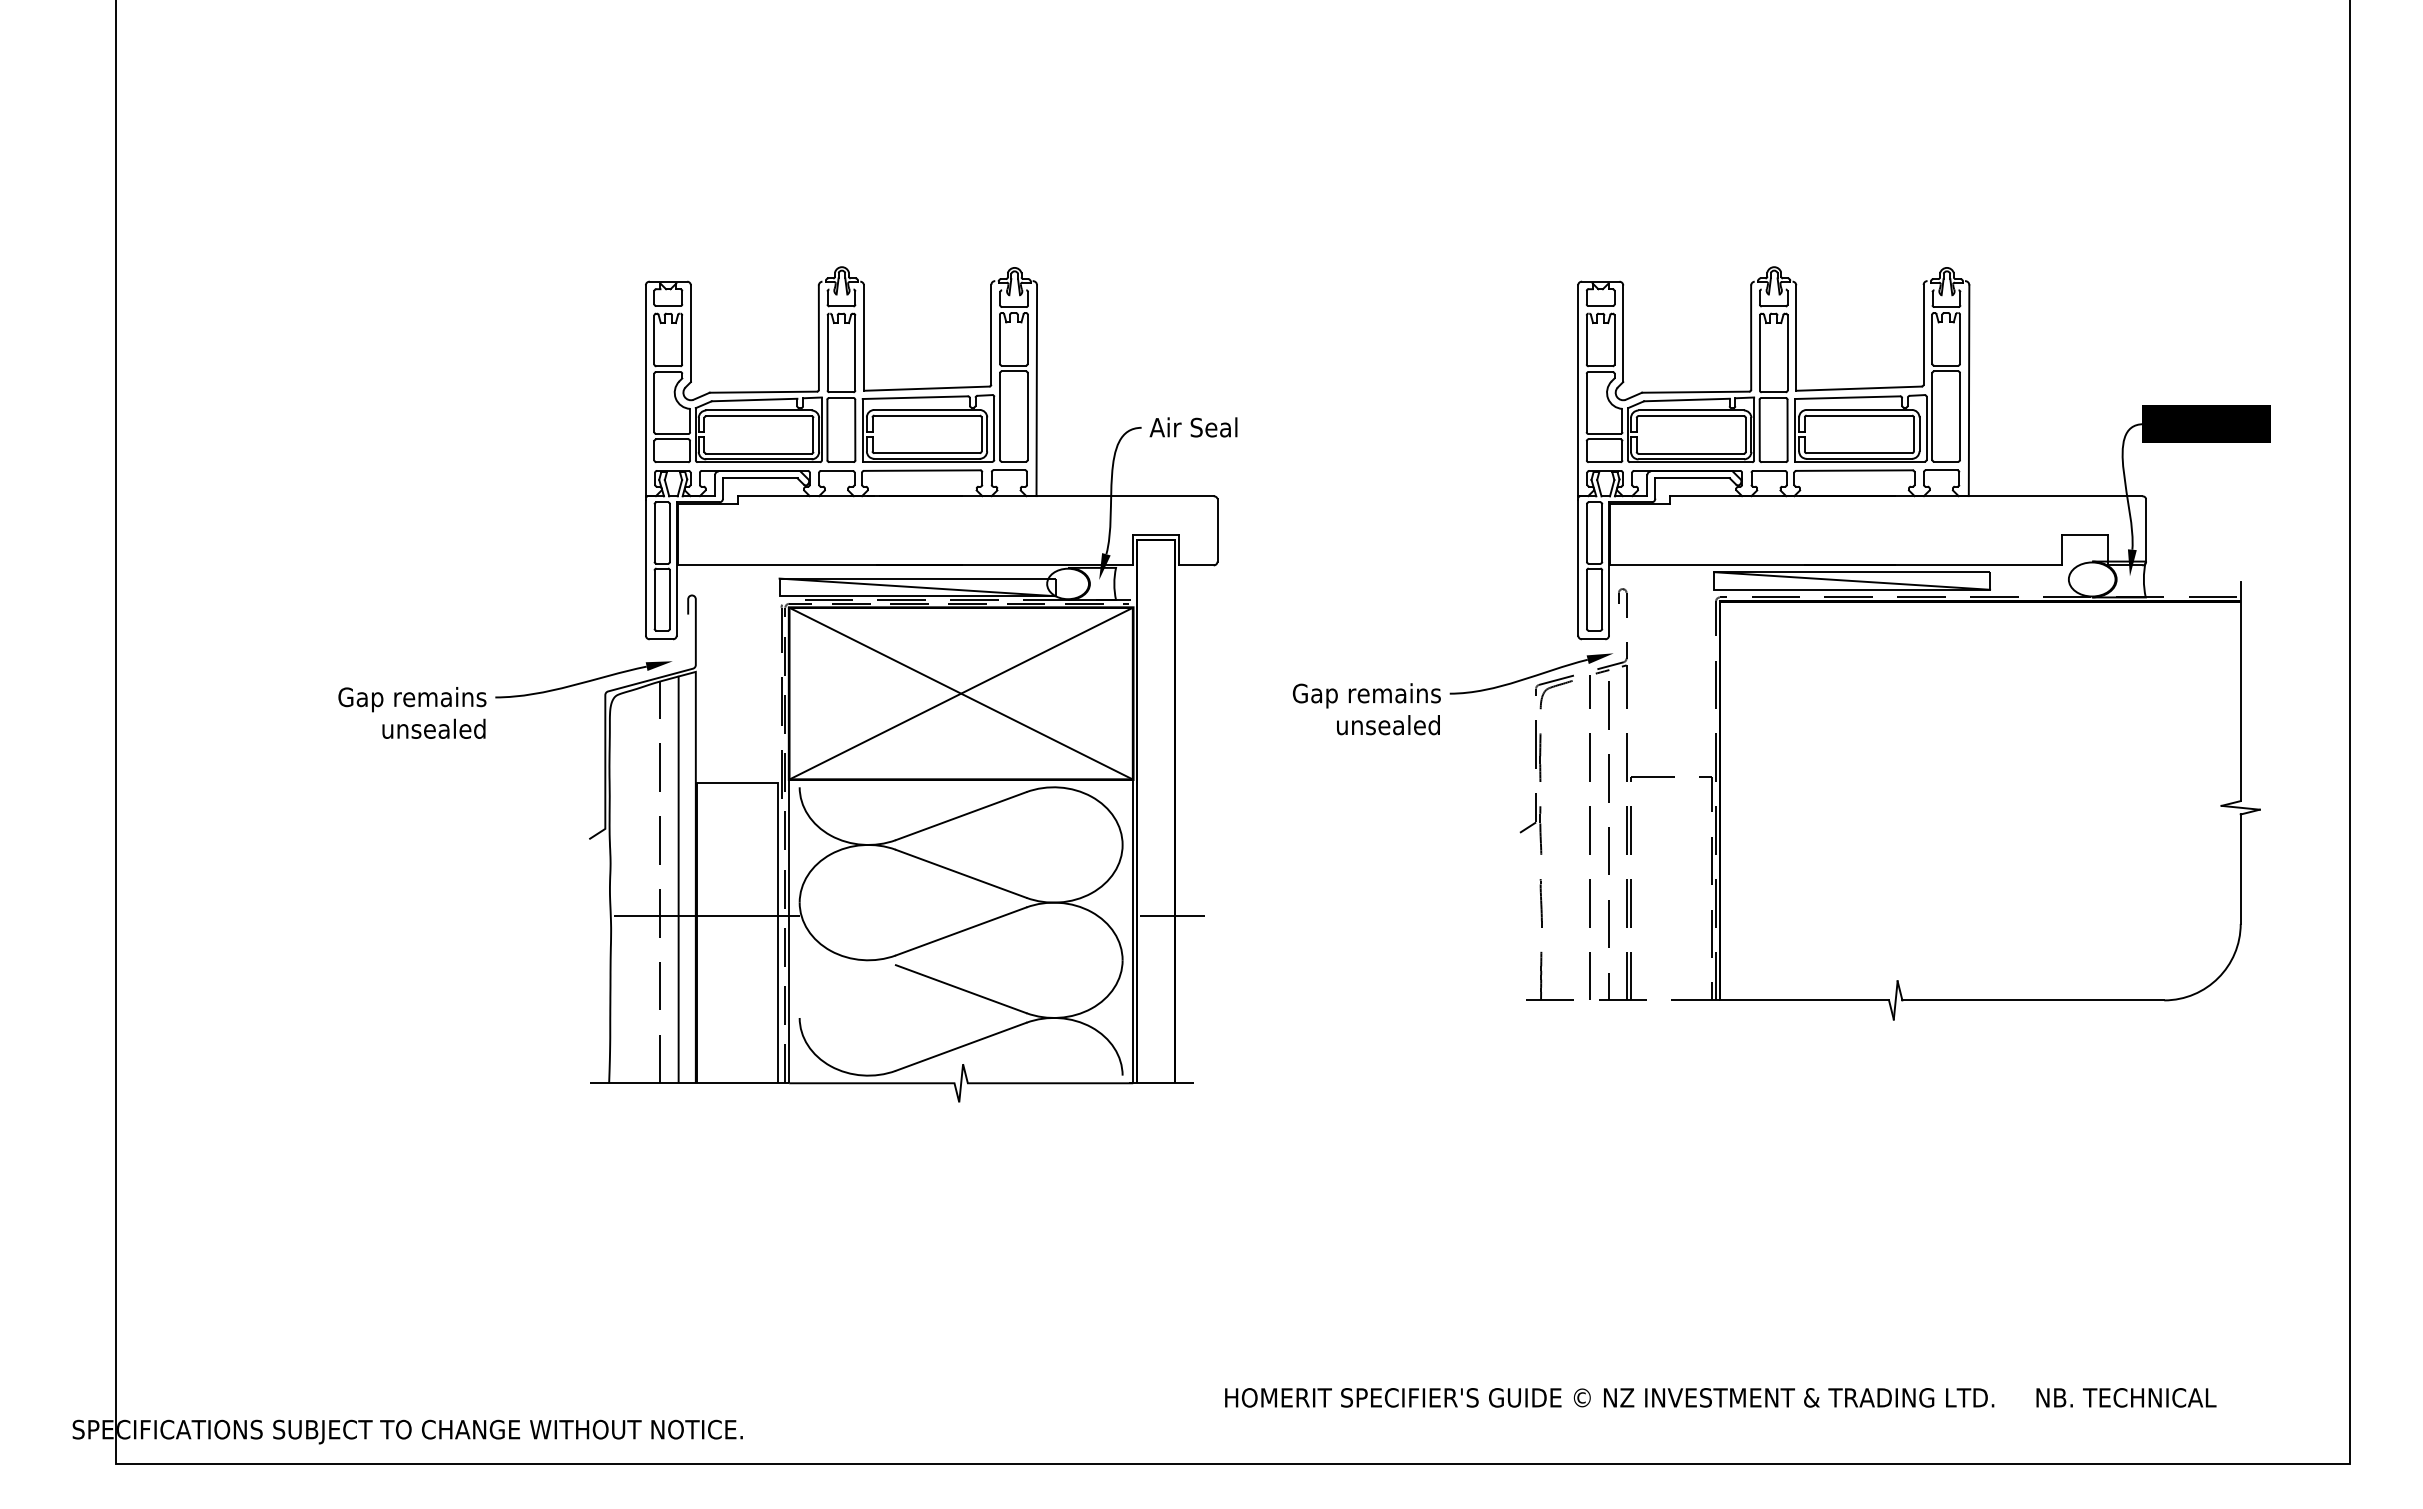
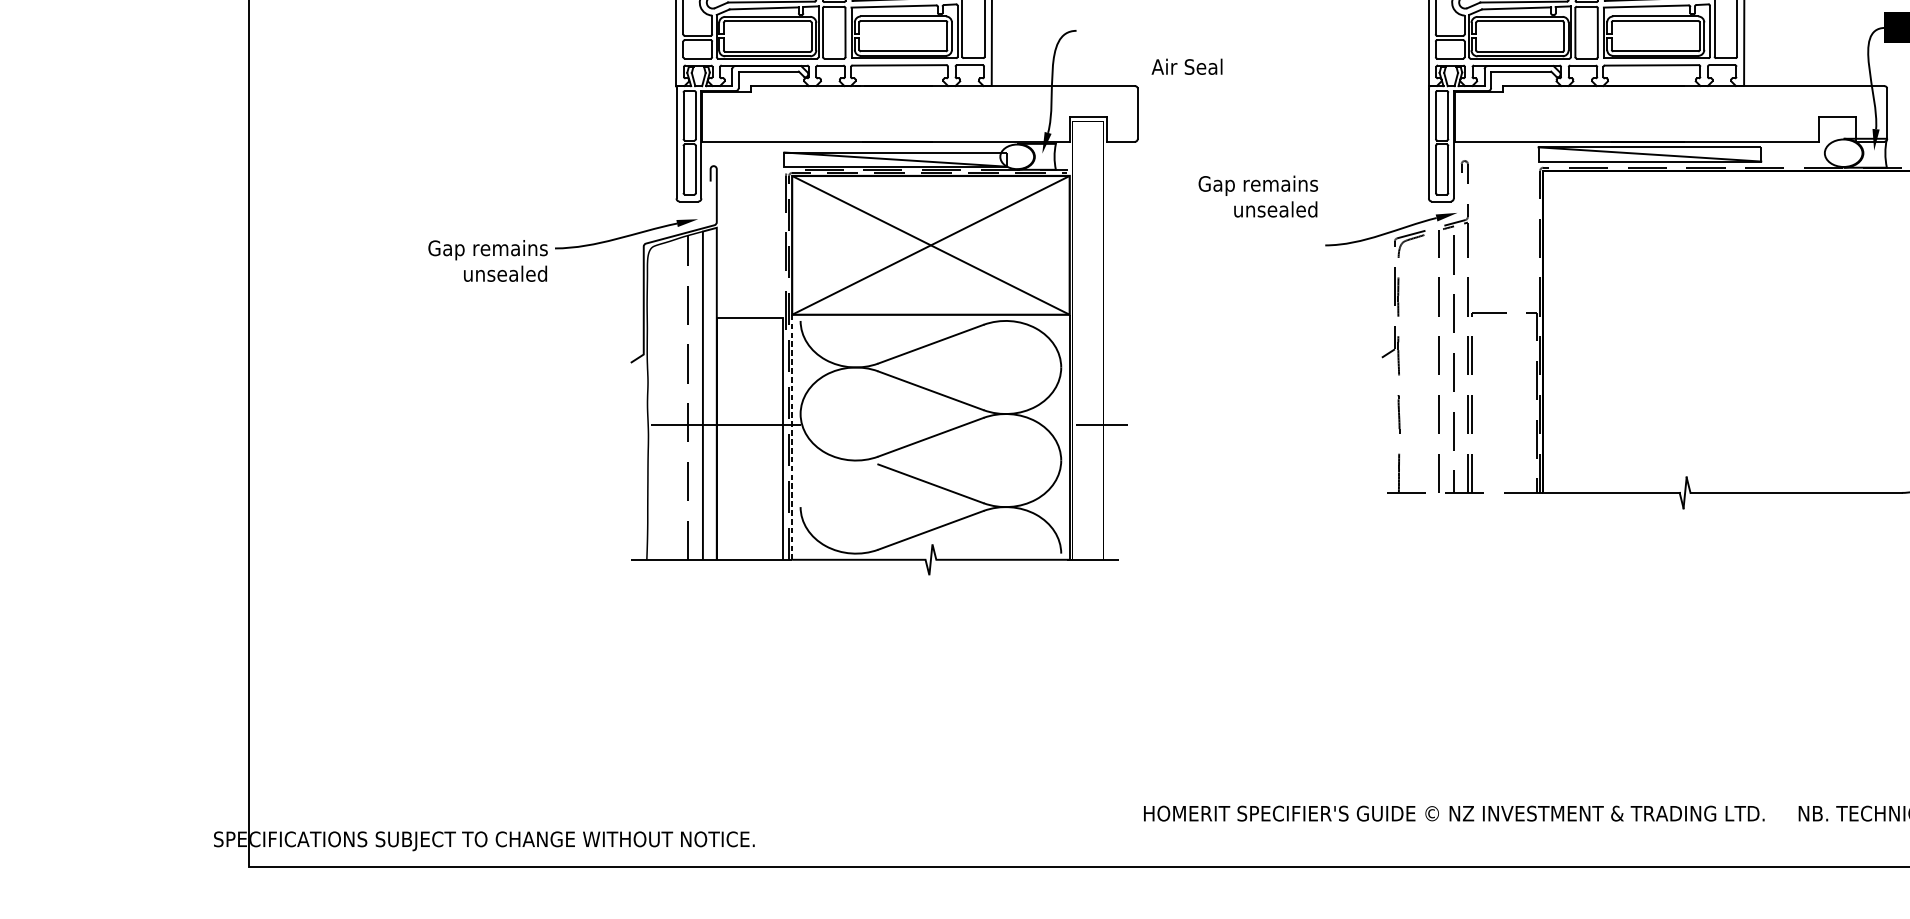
text: (1193, 427) -> (1187, 66), moved
text: (1366, 709) -> (1258, 196), moved
line: (789, 931) -> (792, 437), solid -> dashed

